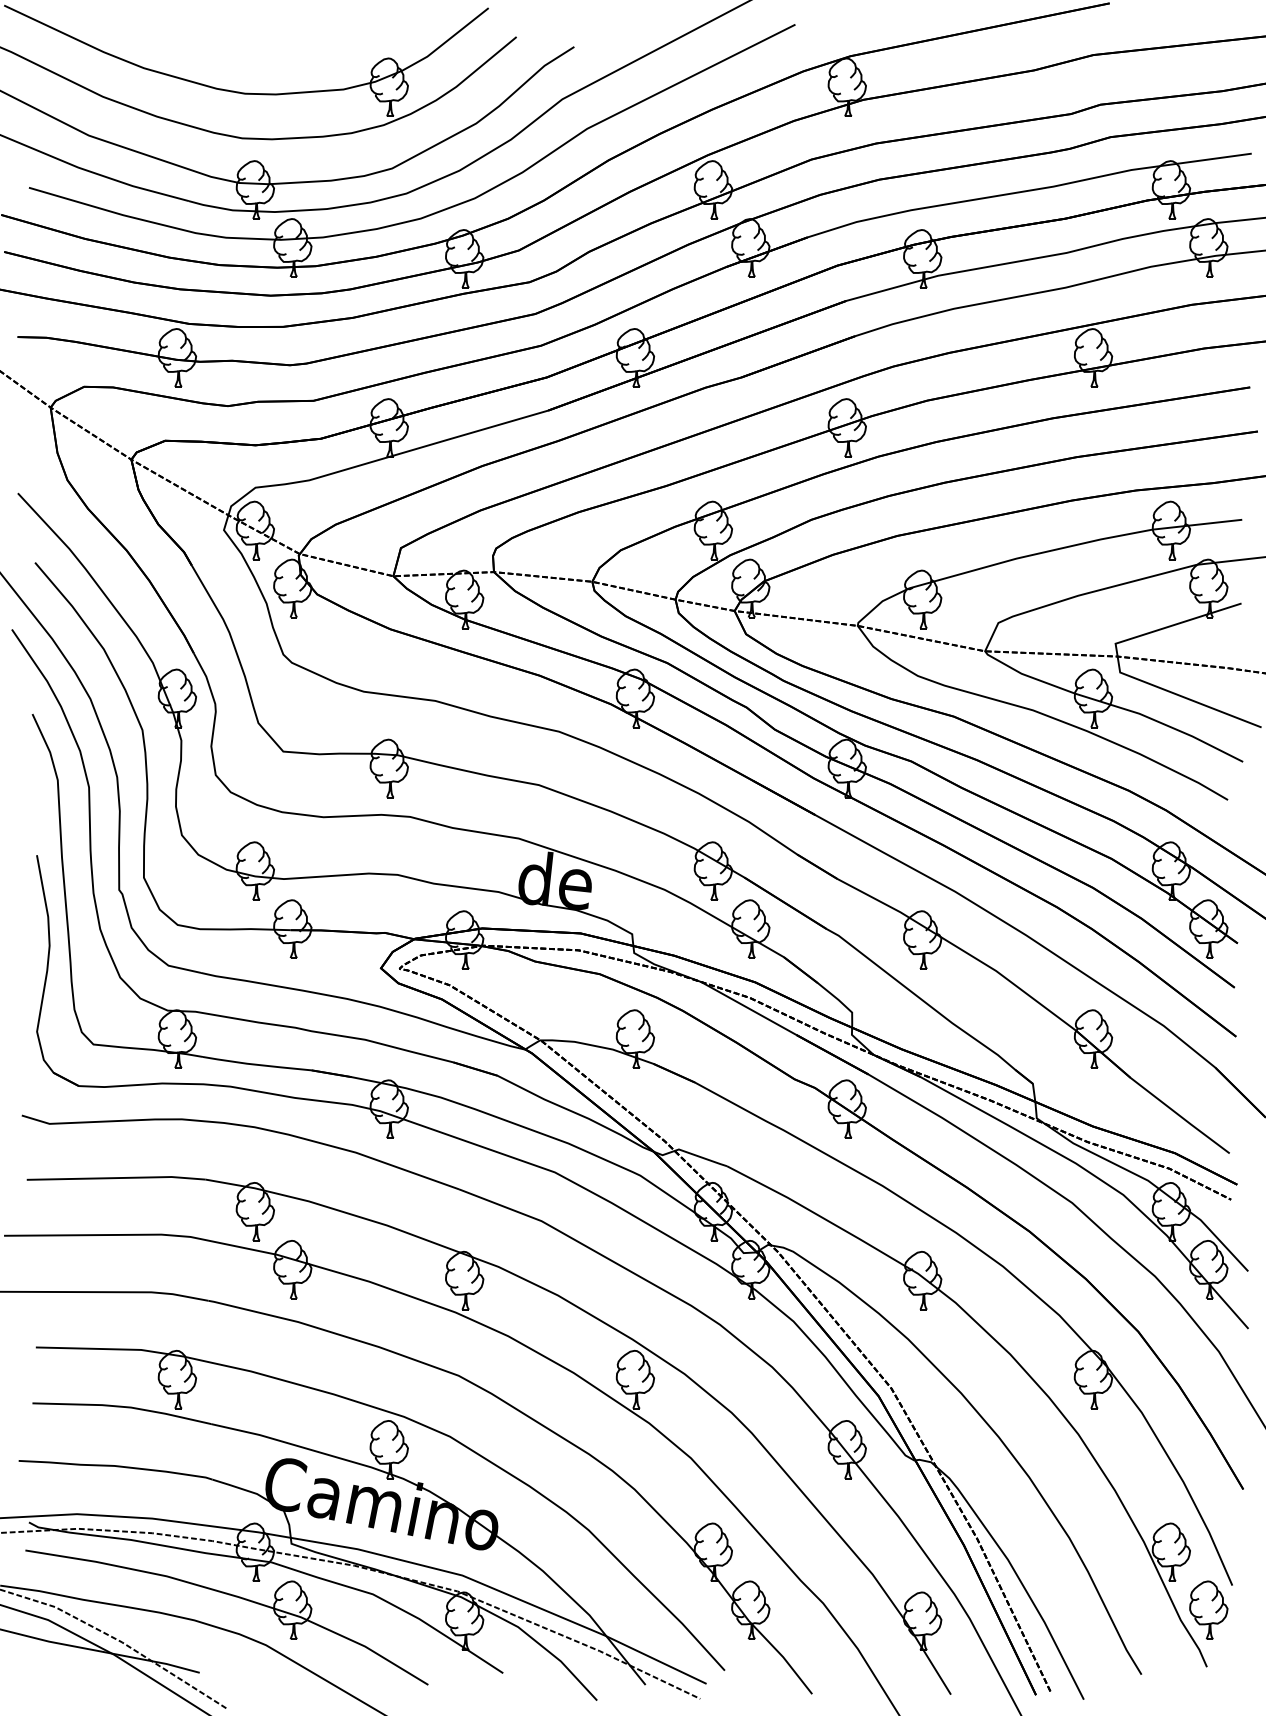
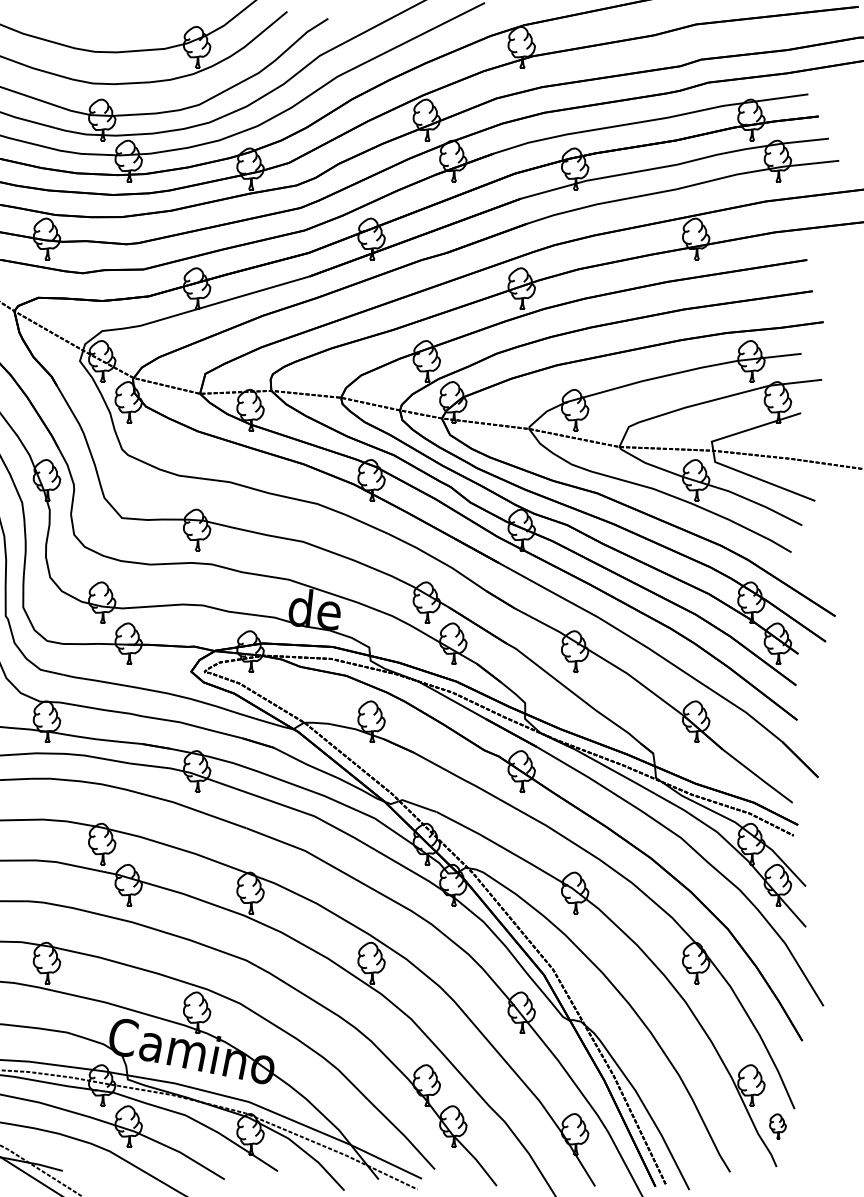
part: (1208, 1609) -> (777, 1126), size x0.6

